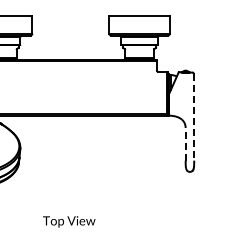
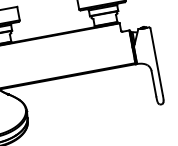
line: (194, 118) -> (157, 62), dashed -> solid
line: (185, 143) -> (153, 83), dashed -> solid

